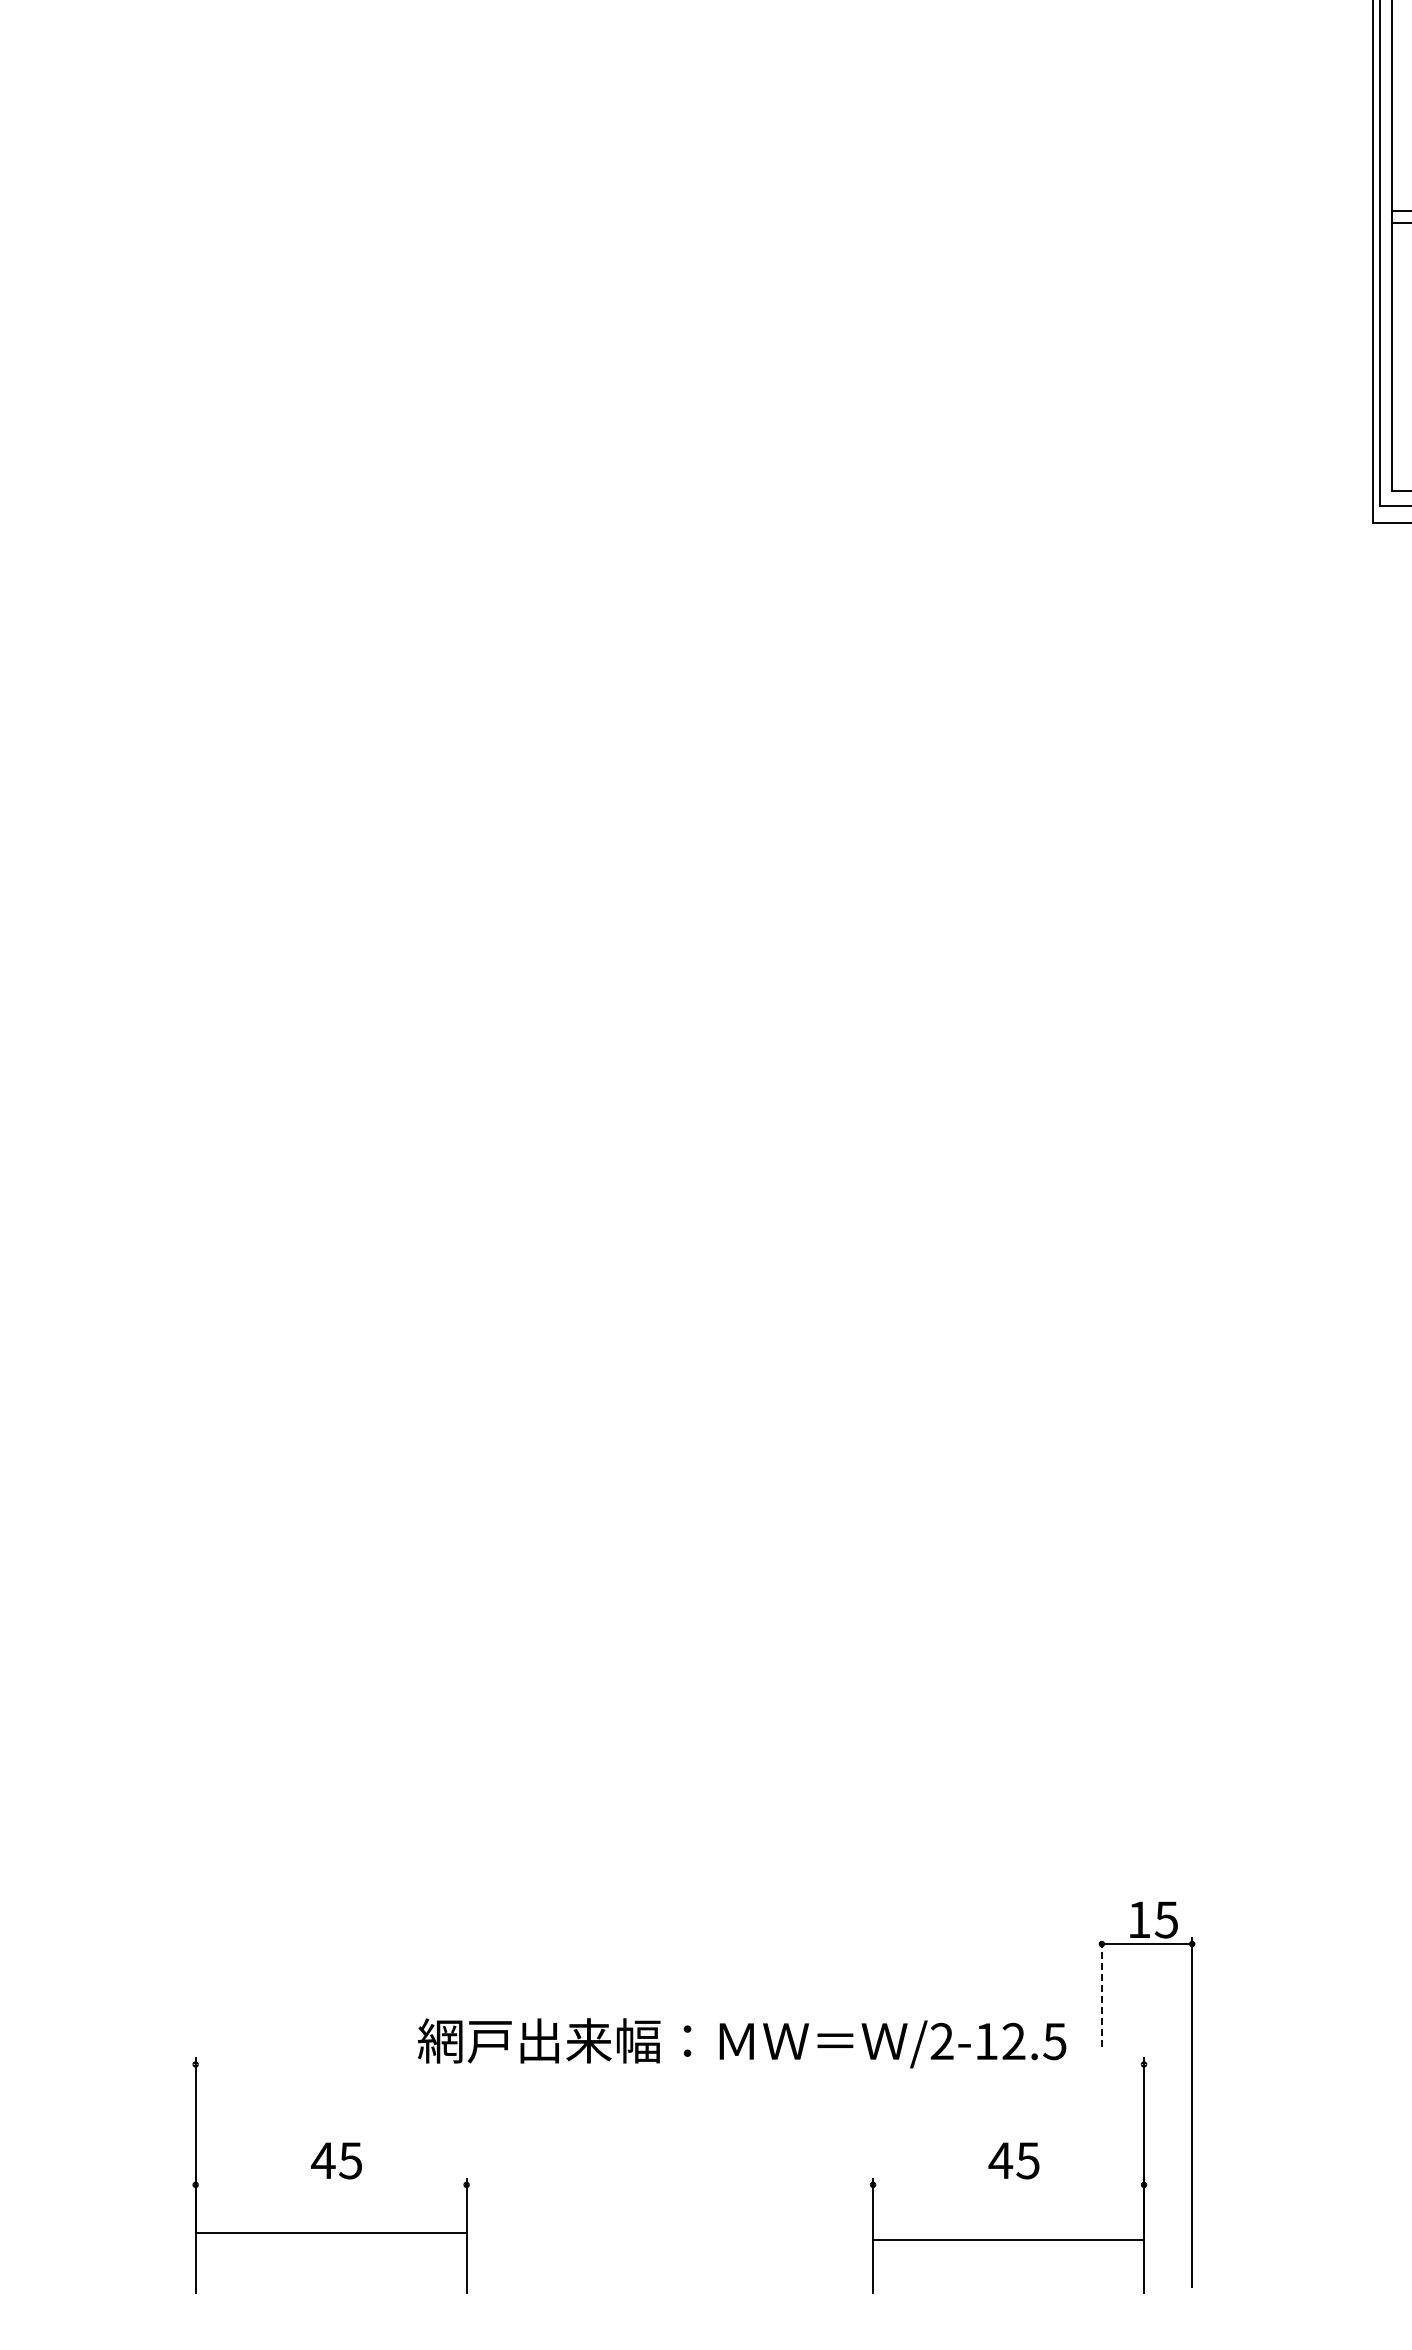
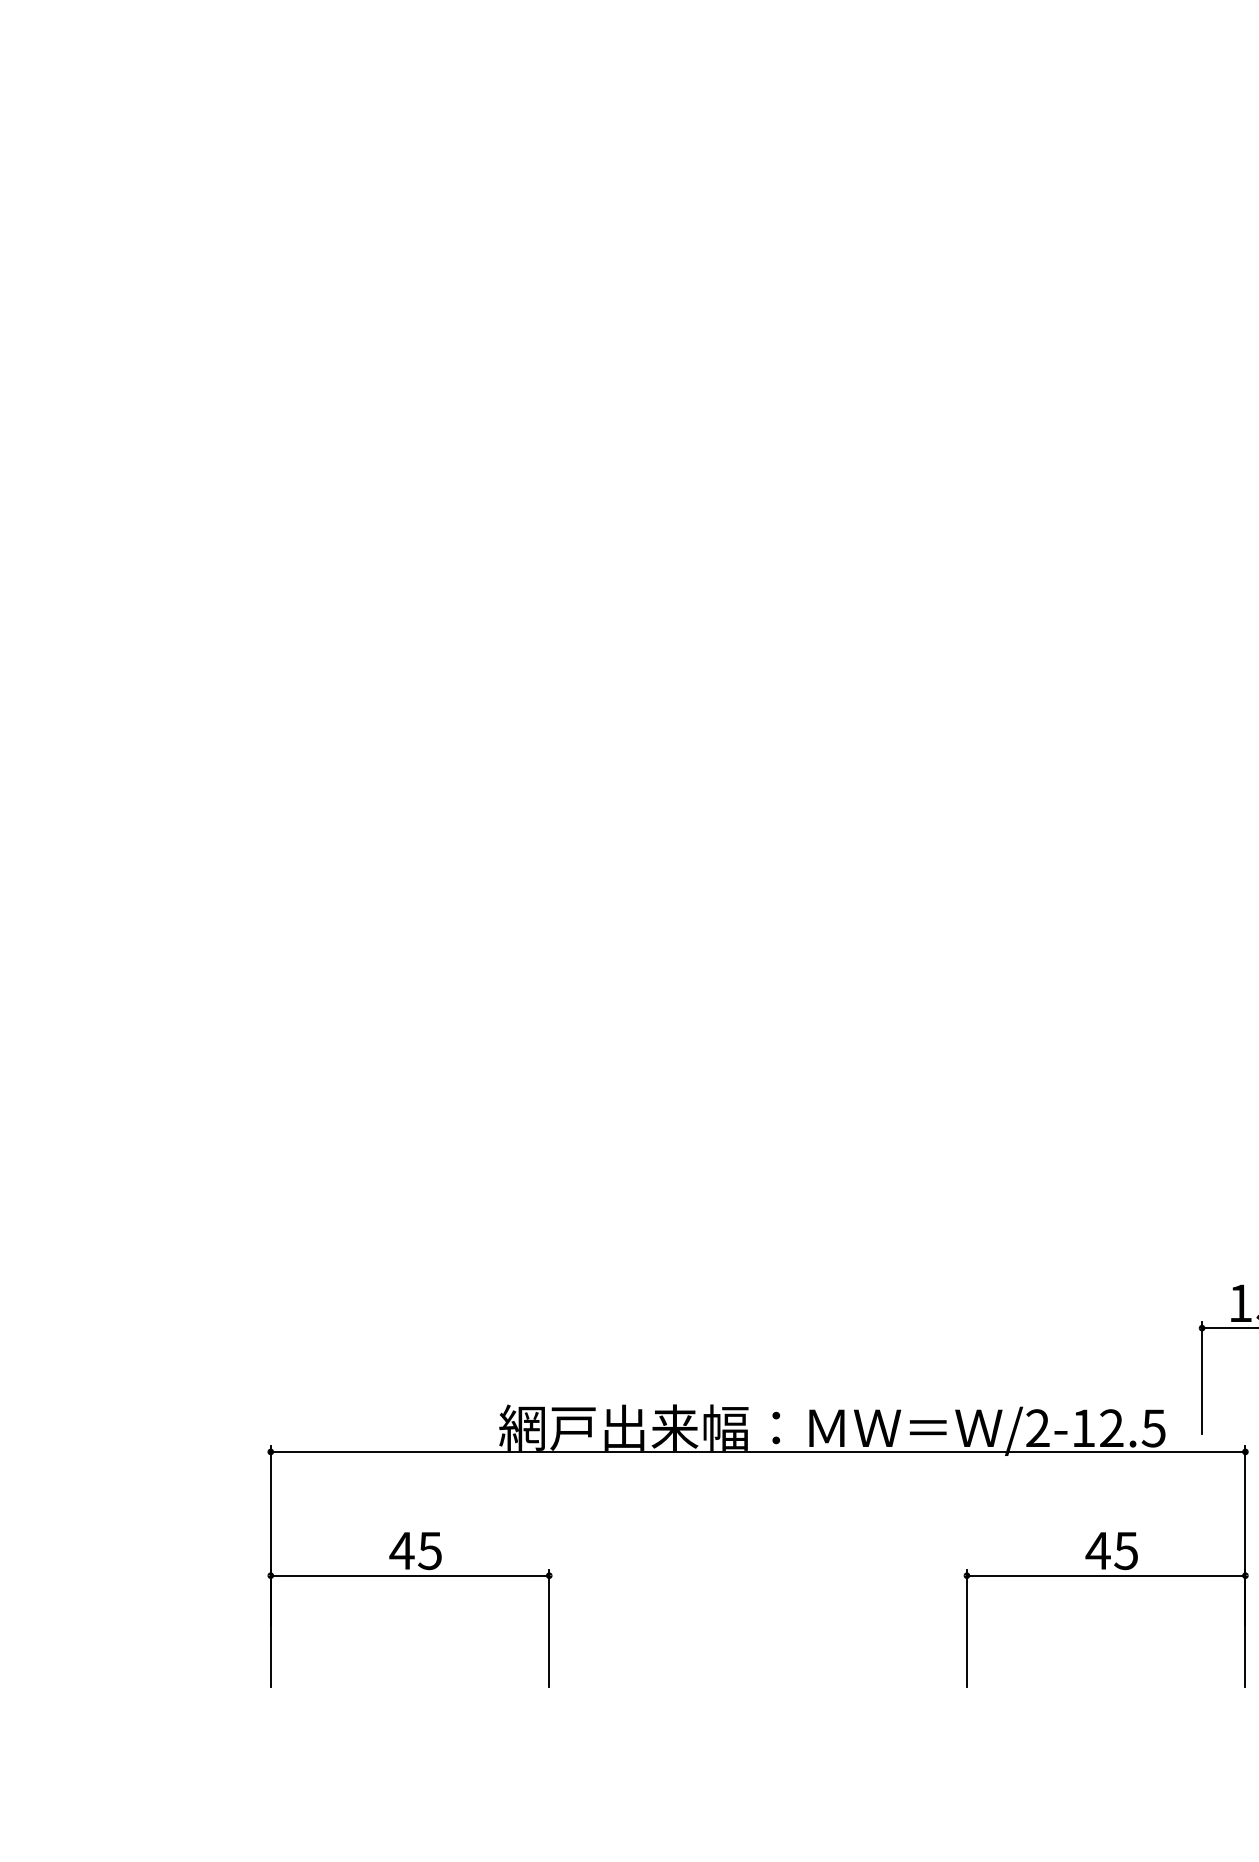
line: (1101, 1992) -> (1201, 1377), dashed -> solid
line: (669, 2064) -> (757, 1451), added
line: (330, 2232) -> (409, 1575), moved
line: (1008, 2239) -> (1106, 1575), moved

